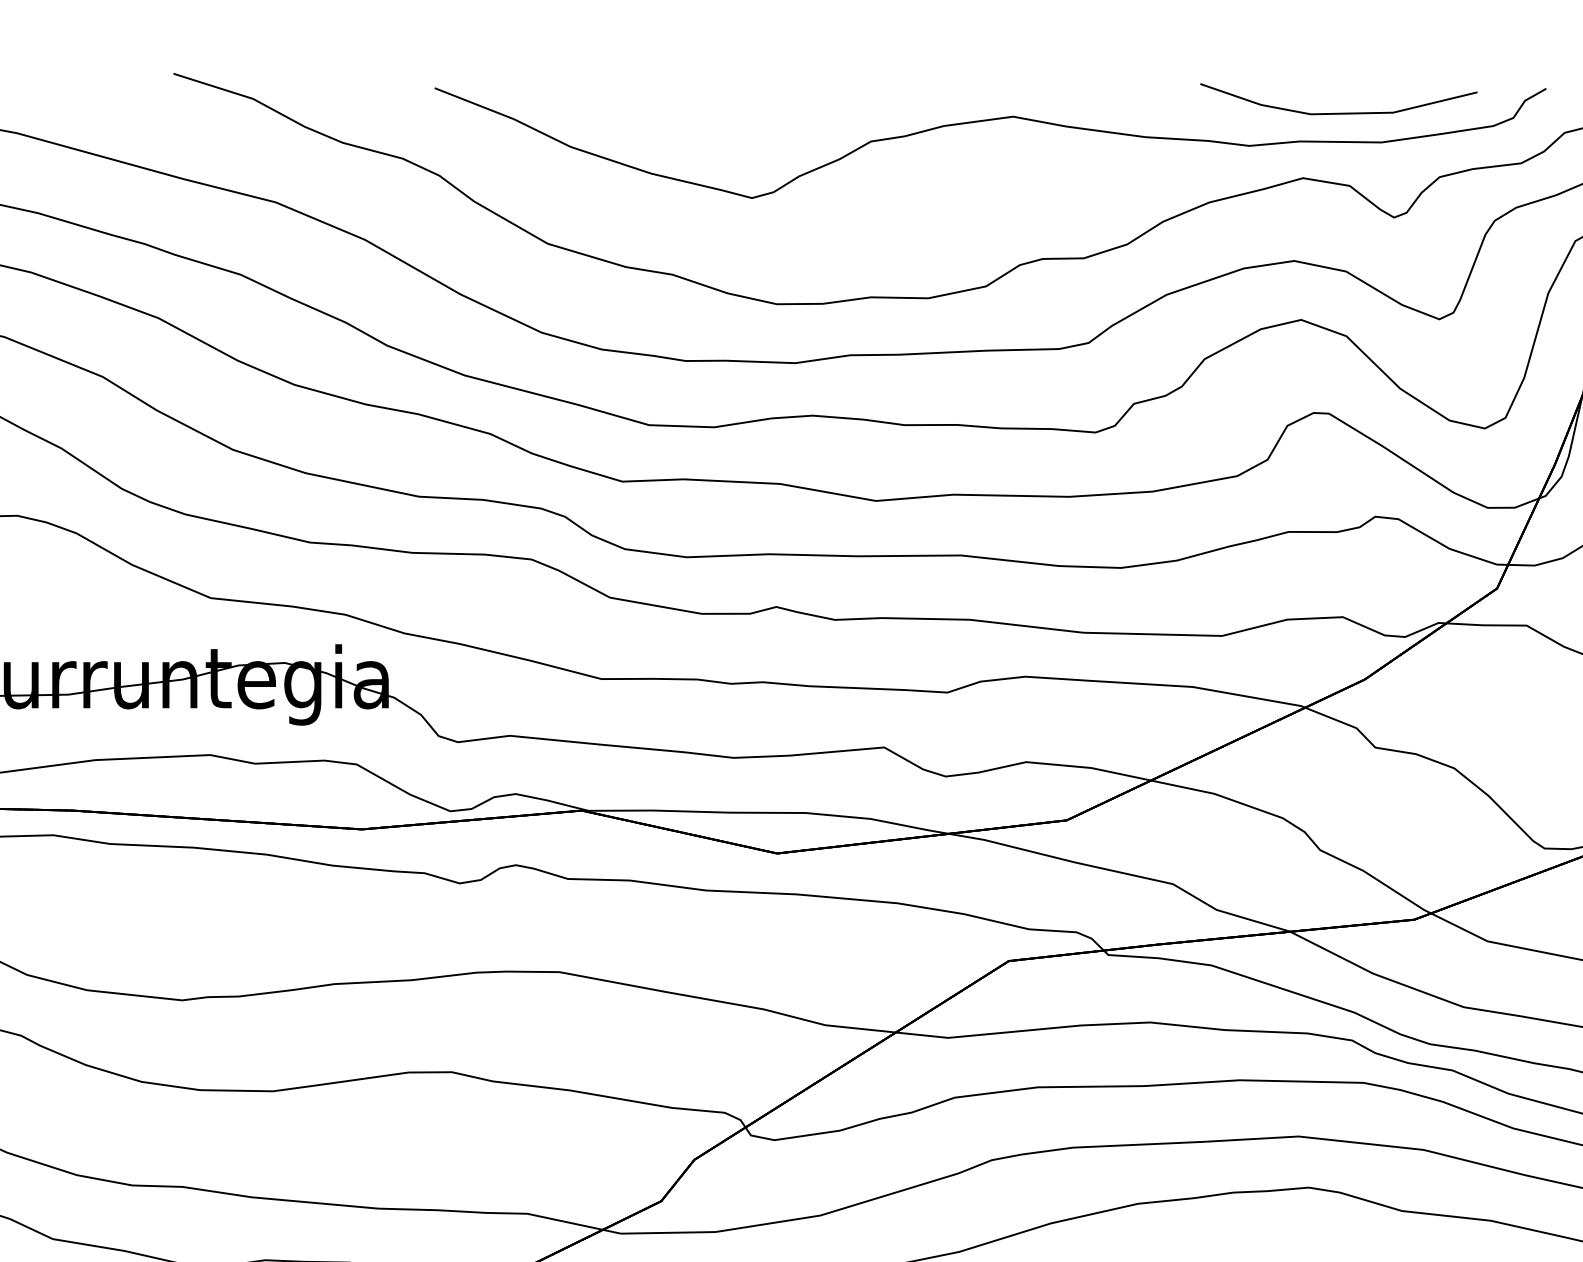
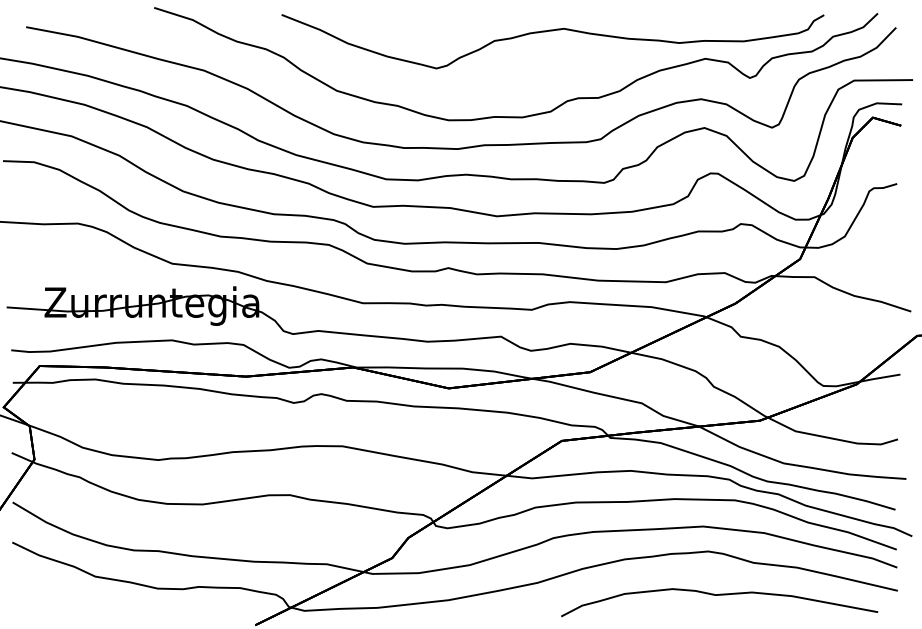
part: (1337, 99) -> (722, 20), removed

